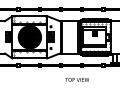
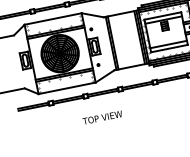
text: (77, 79) -> (102, 116), moved

